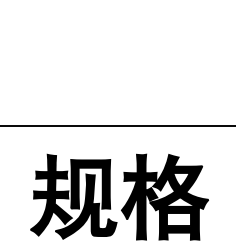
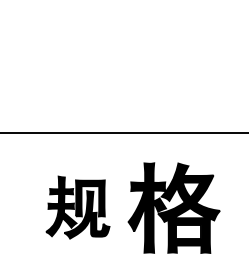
part: (73, 196) -> (77, 207), size x0.7

